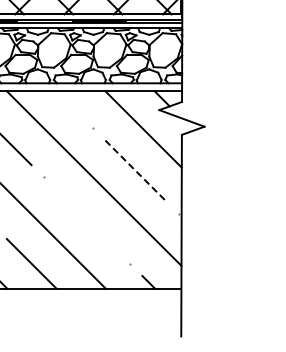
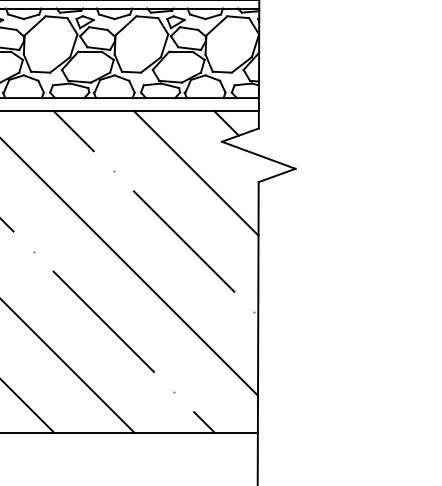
line: (68, 103) -> (73, 130), added
line: (136, 171) -> (184, 241), dashed -> solid
line: (86, 220) -> (103, 321), added

